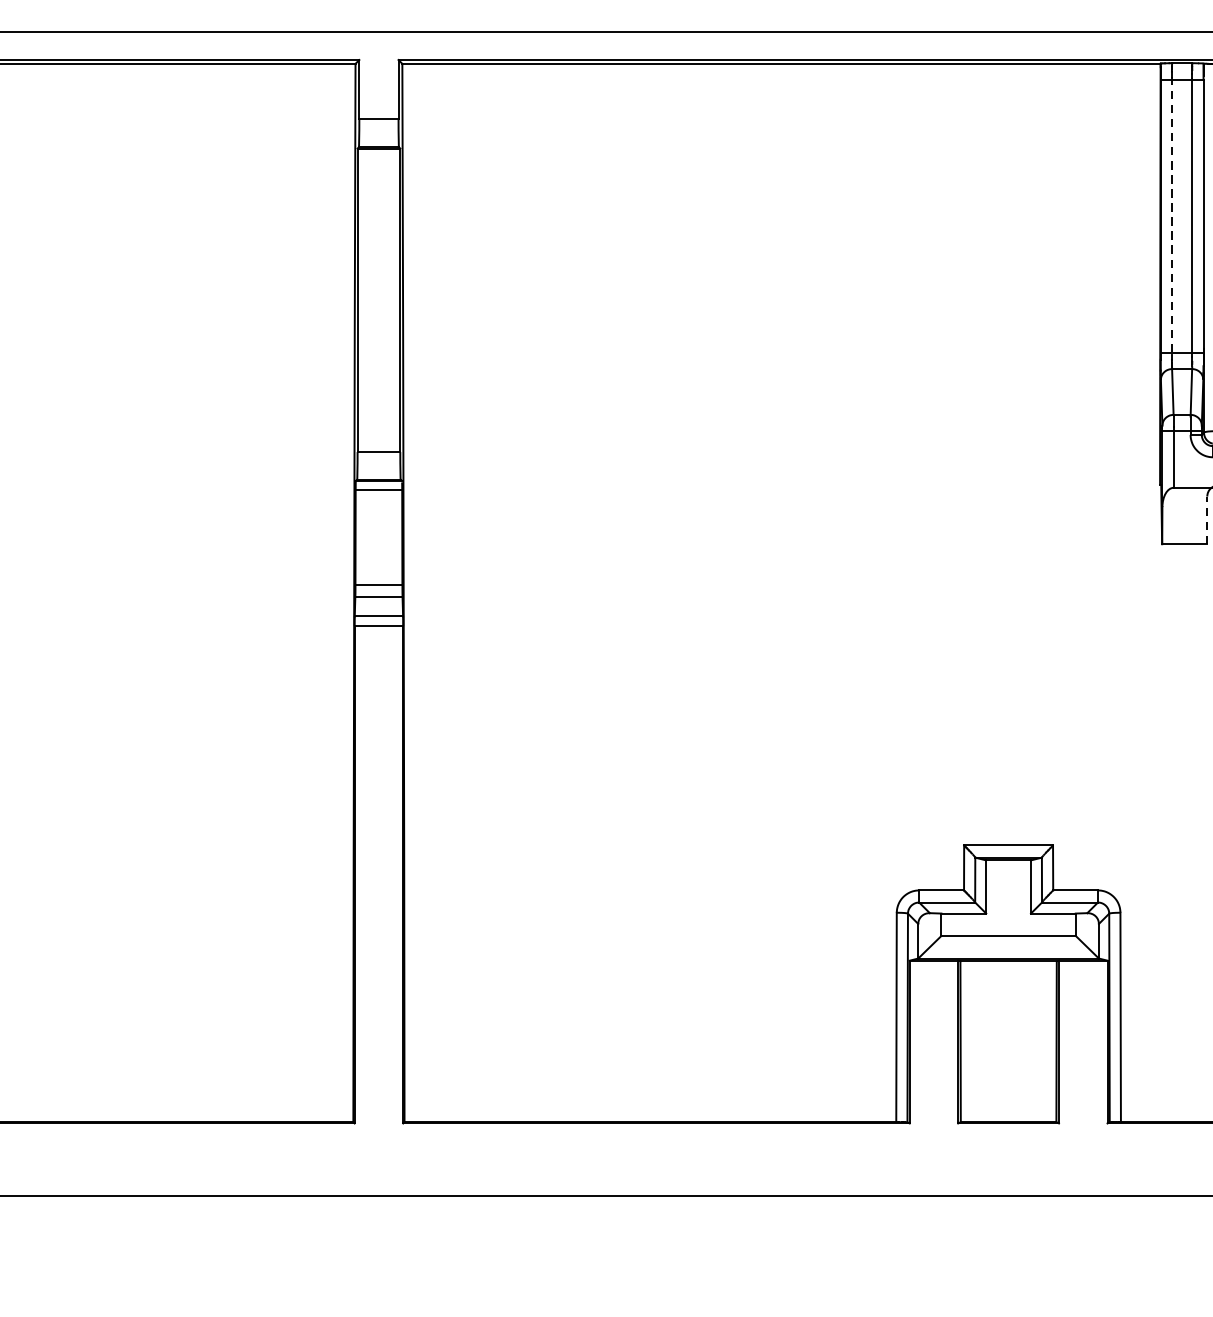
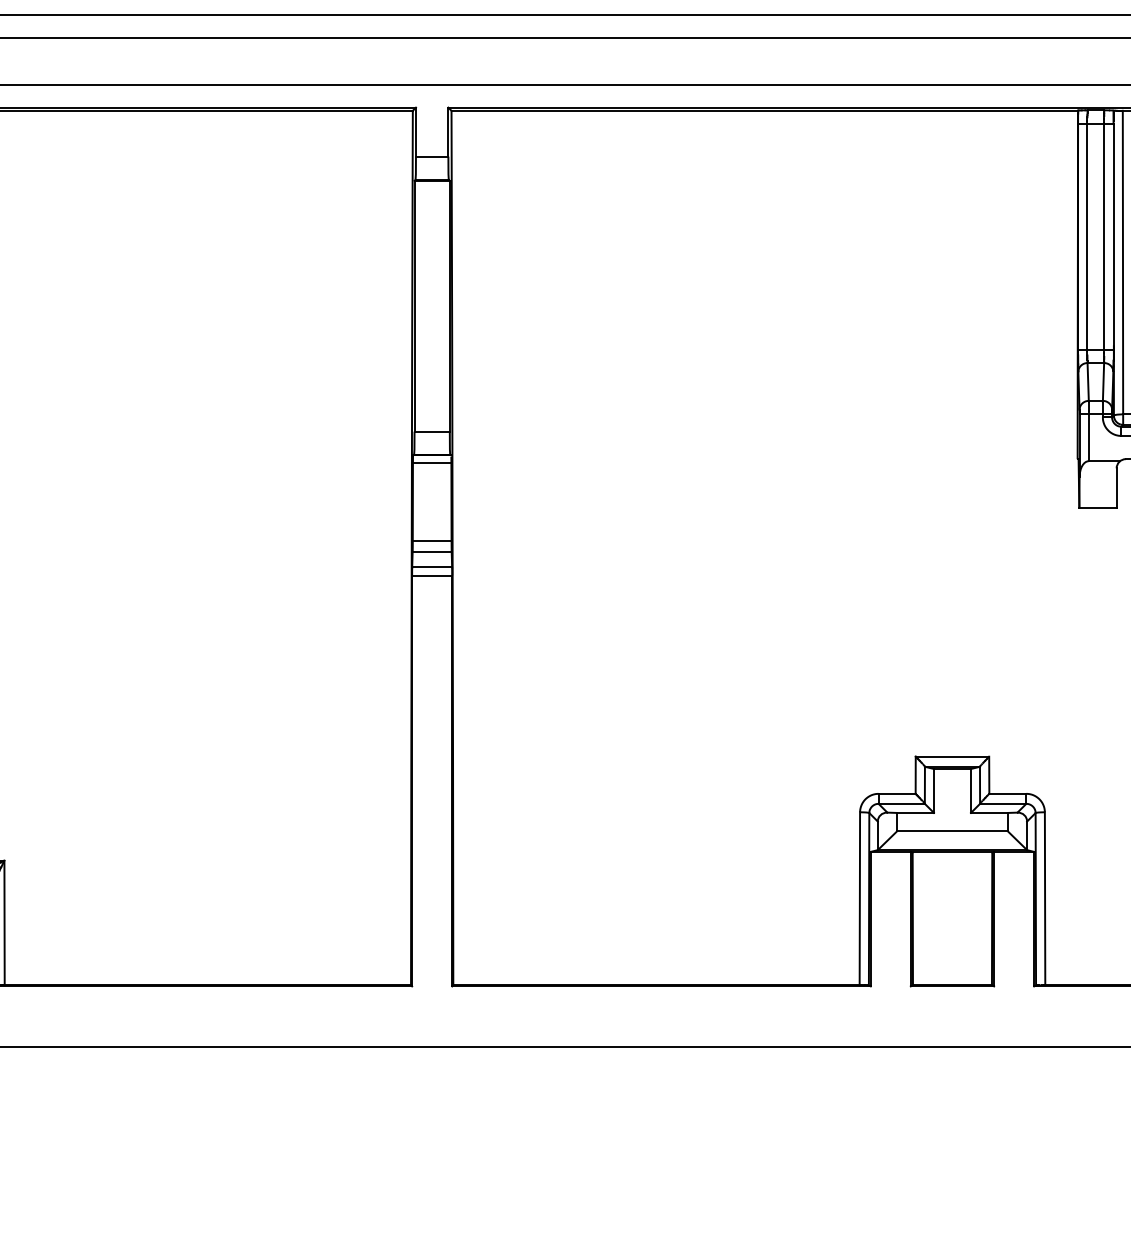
line: (1172, 215) -> (1087, 236), dashed -> solid
line: (1207, 520) -> (1116, 488), dashed -> solid

